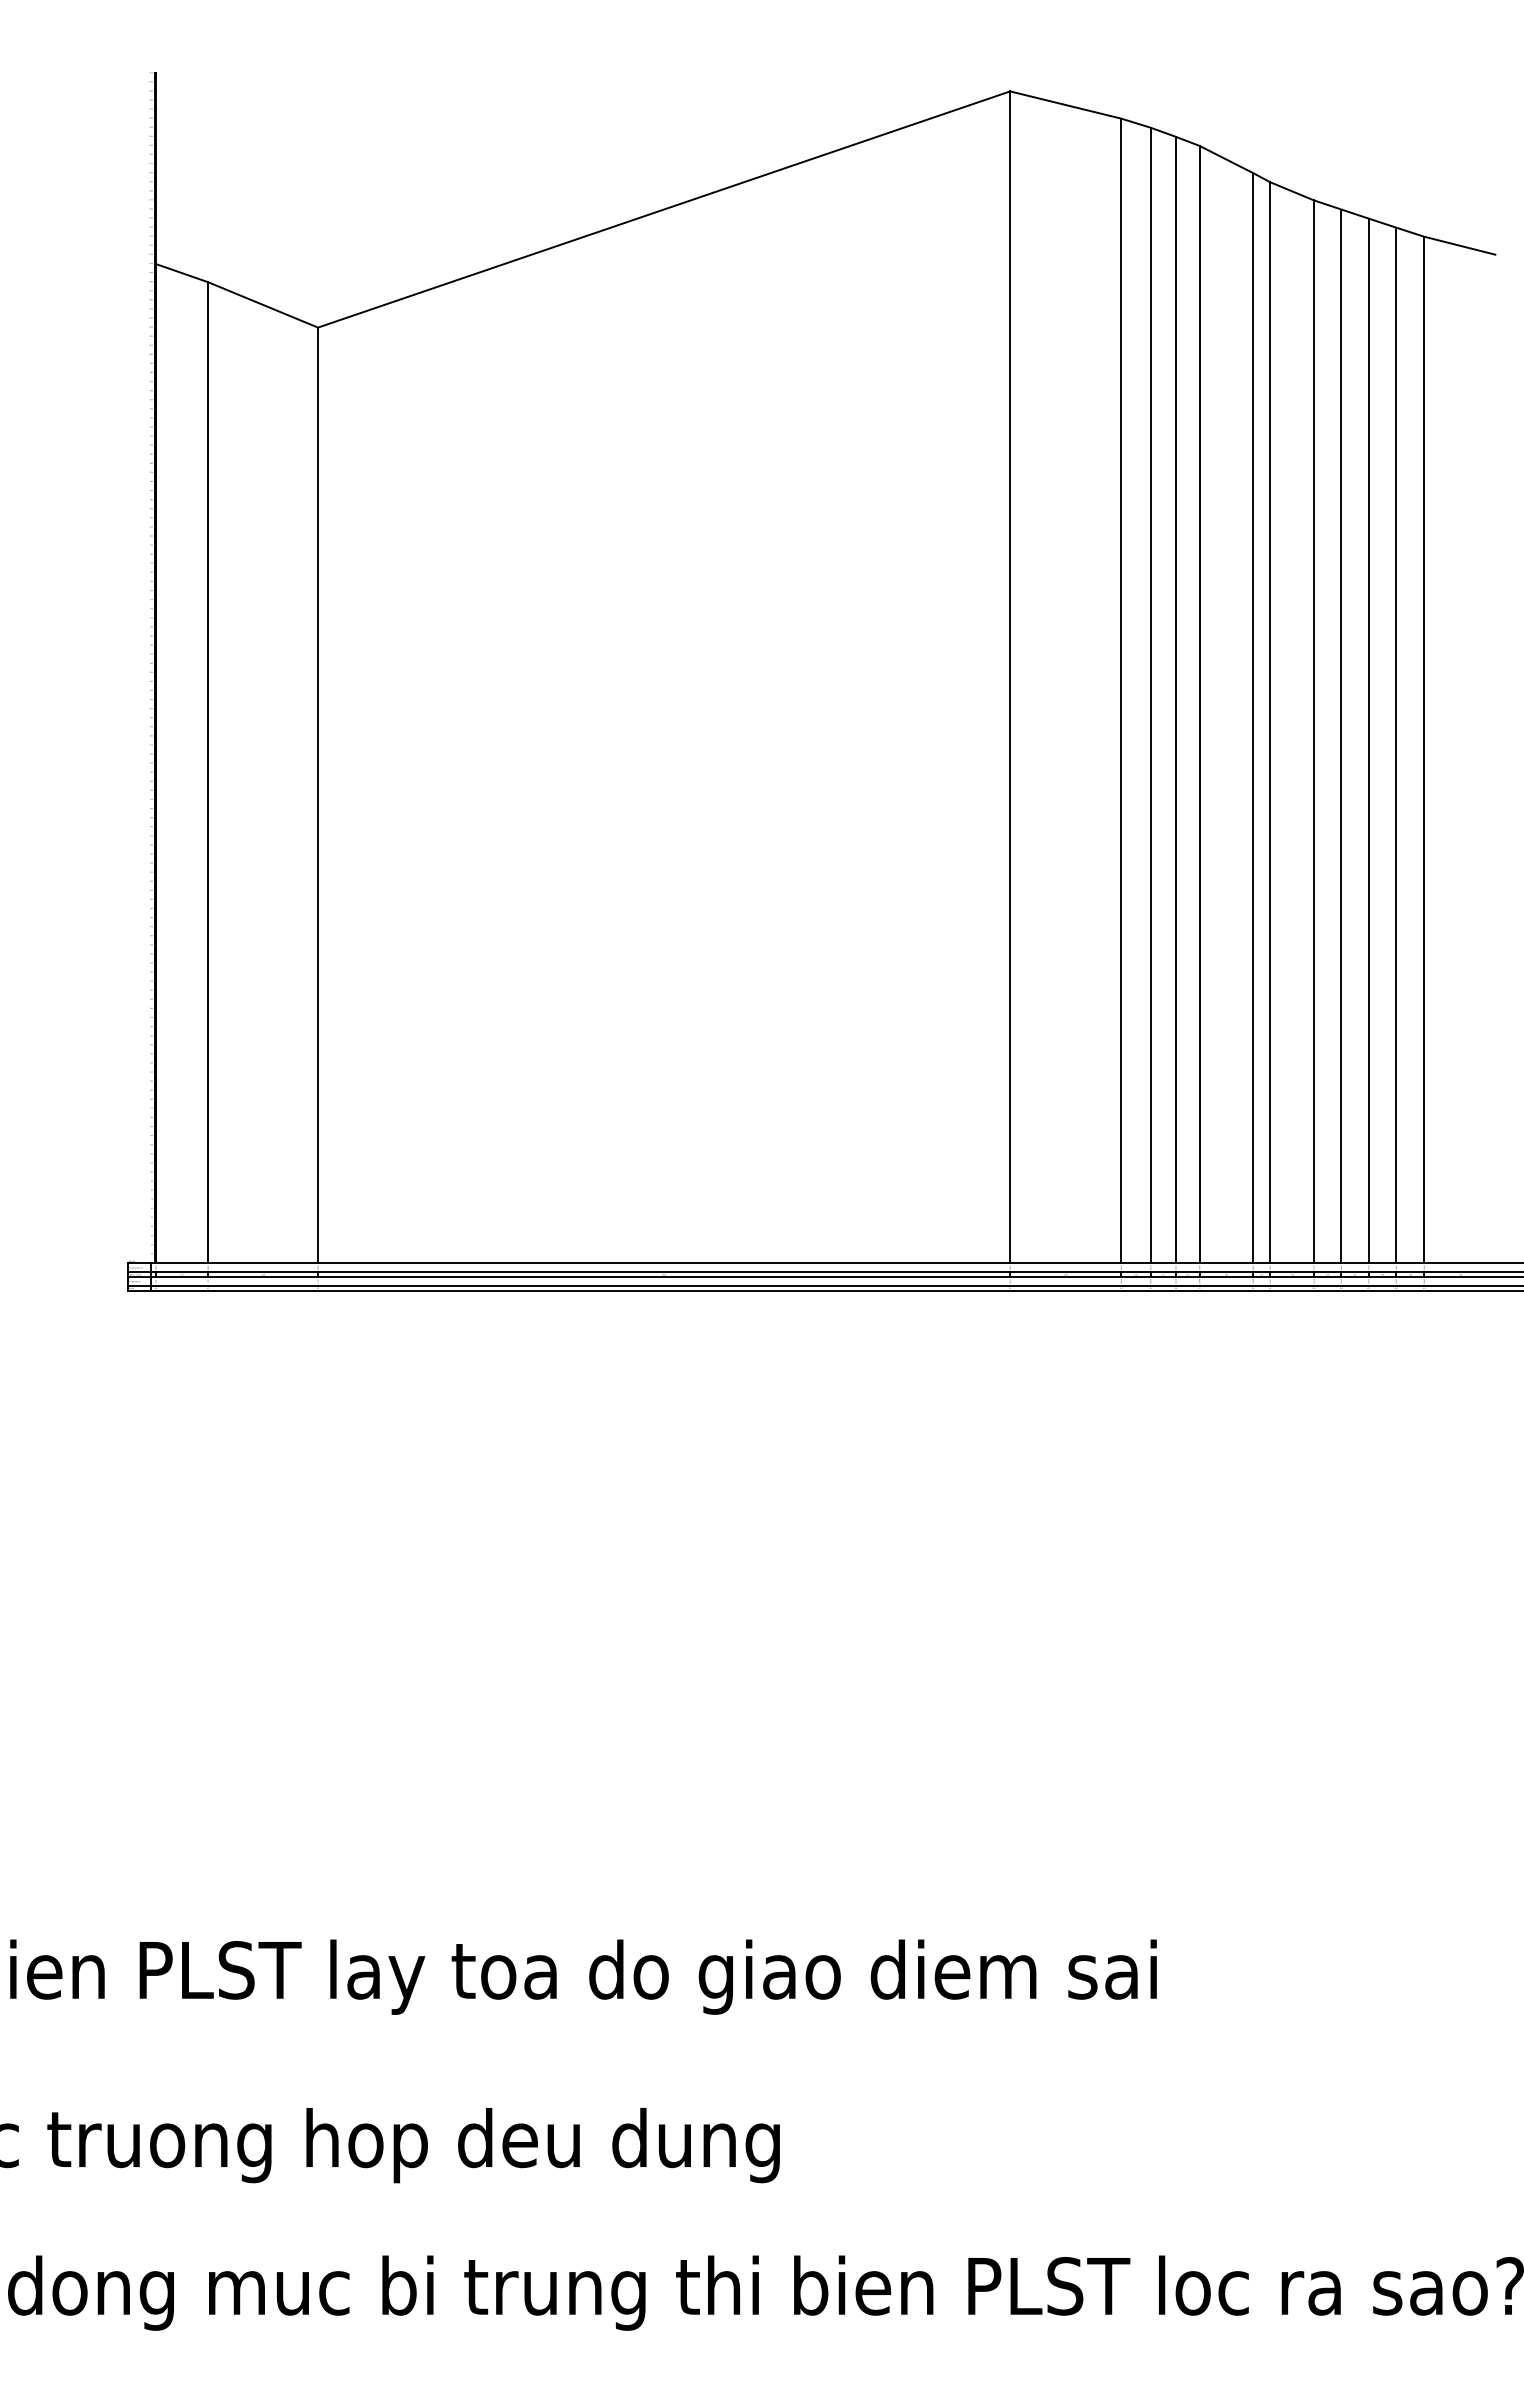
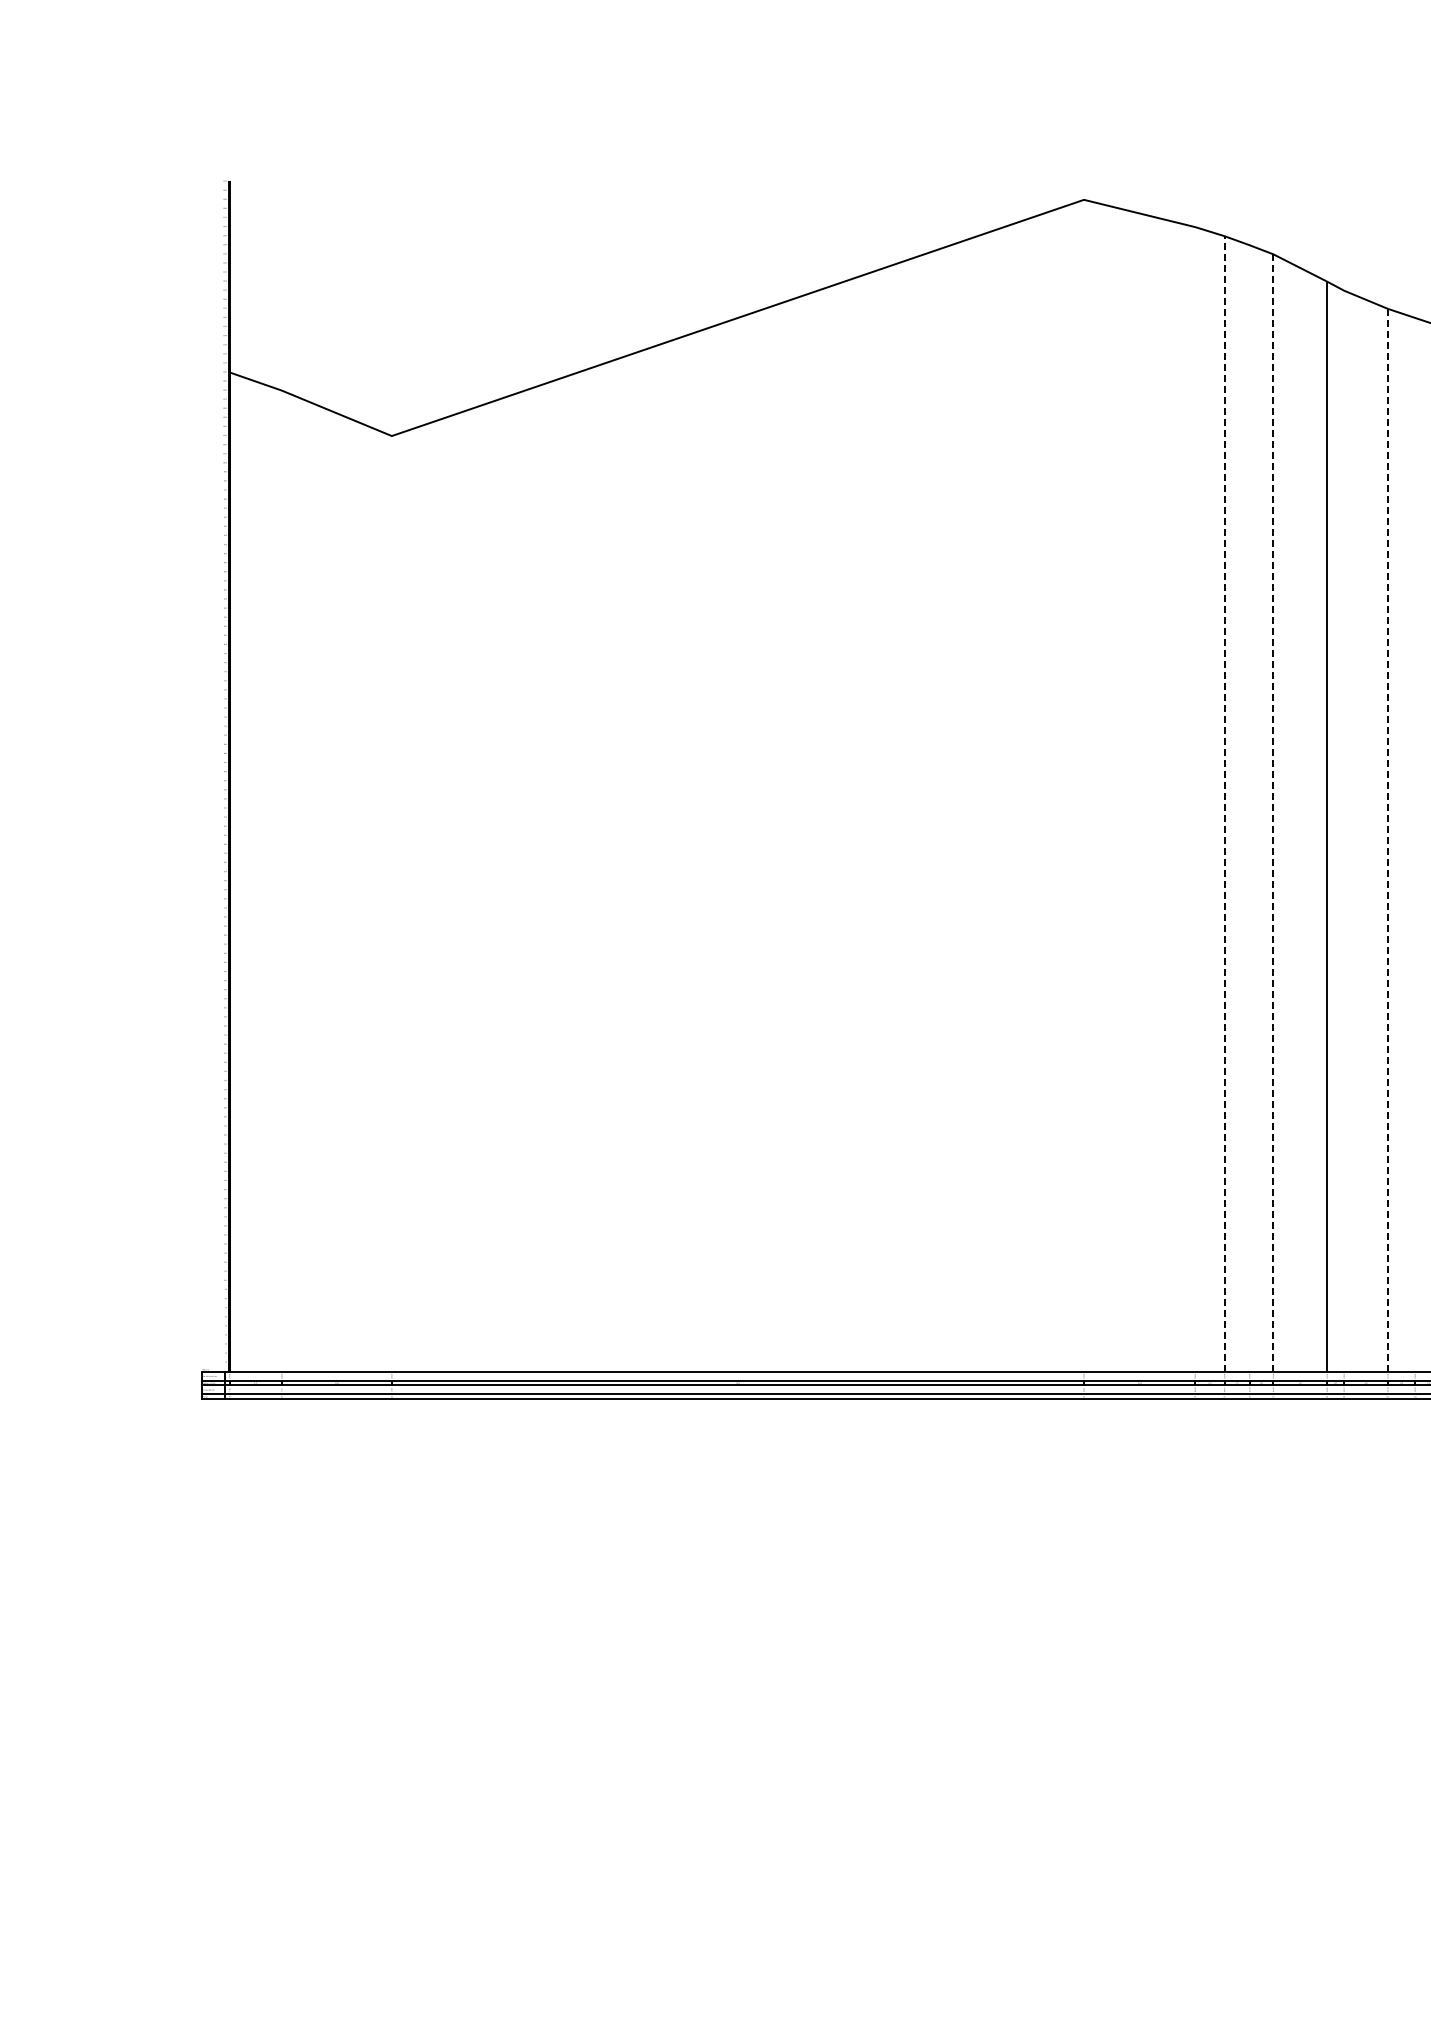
line: (1010, 677) -> (1084, 785), removed
line: (1121, 690) -> (1195, 798), removed
line: (1150, 695) -> (1224, 803), solid -> dashed
line: (1175, 699) -> (1249, 807), removed
line: (1199, 704) -> (1273, 812), solid -> dashed
line: (1270, 722) -> (1344, 830), removed
line: (1314, 731) -> (1388, 839), solid -> dashed
line: (1341, 736) -> (1415, 844), removed
line: (208, 772) -> (282, 880), removed
line: (318, 795) -> (392, 903), removed

